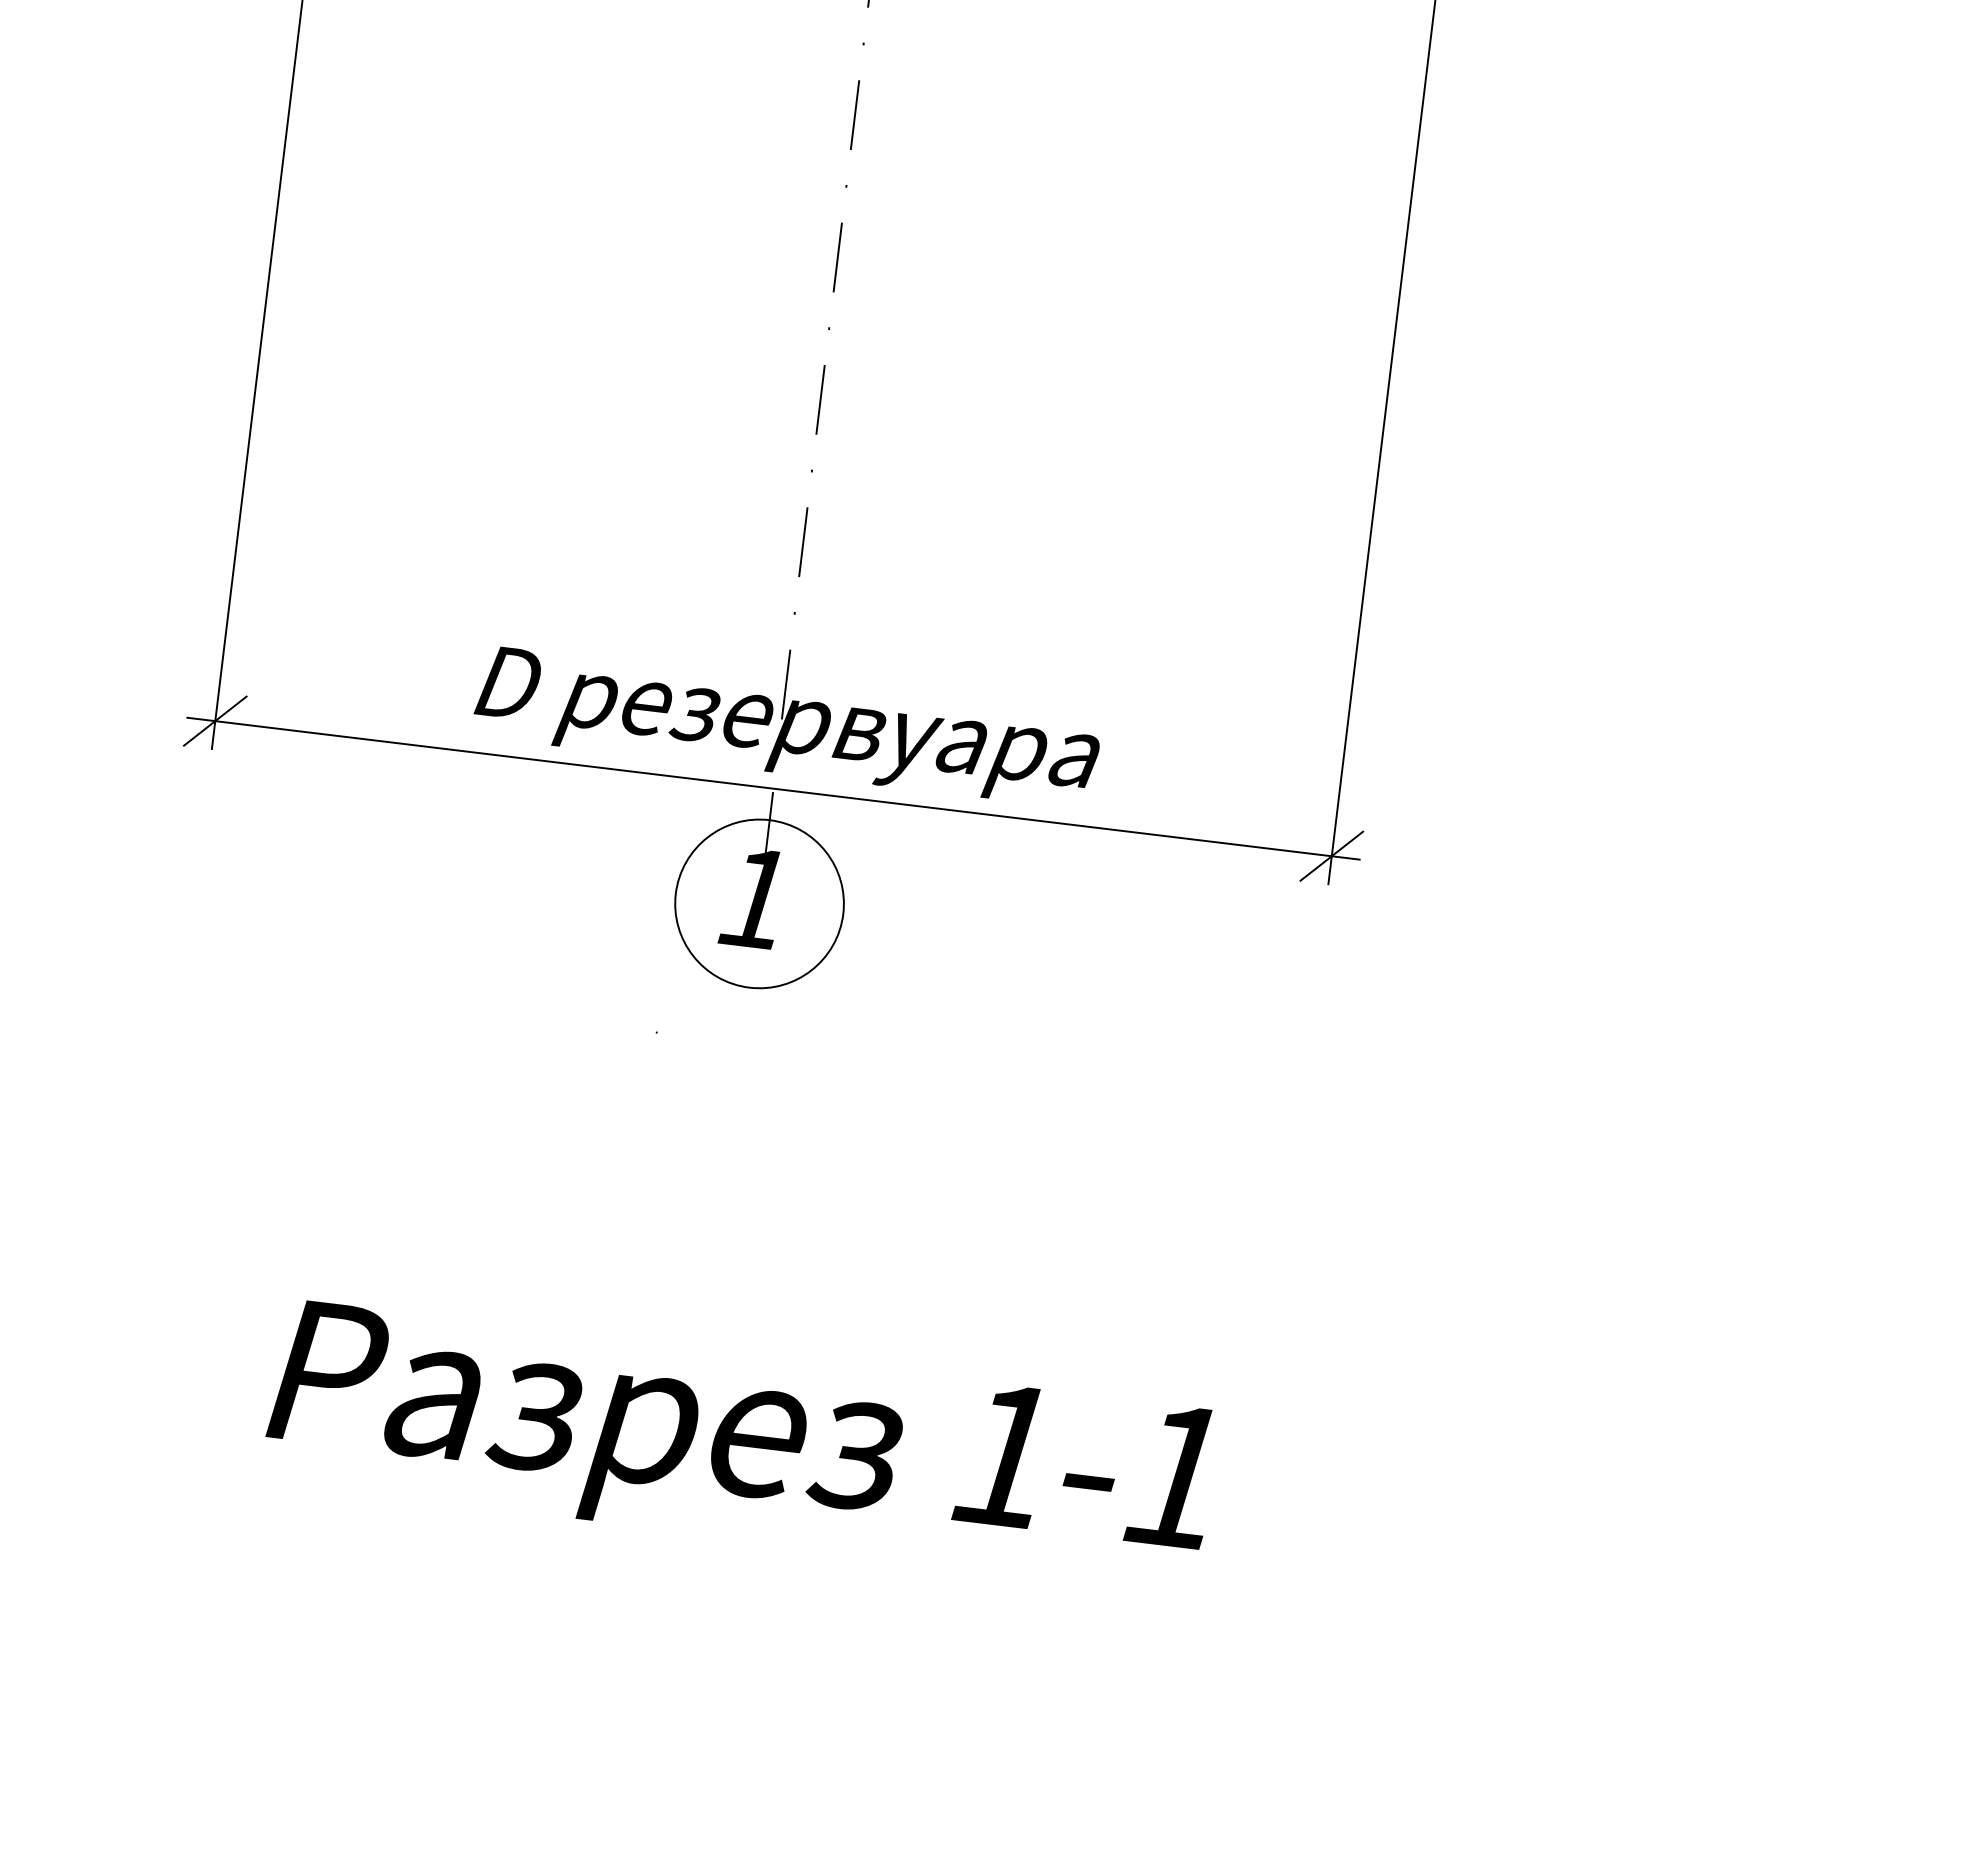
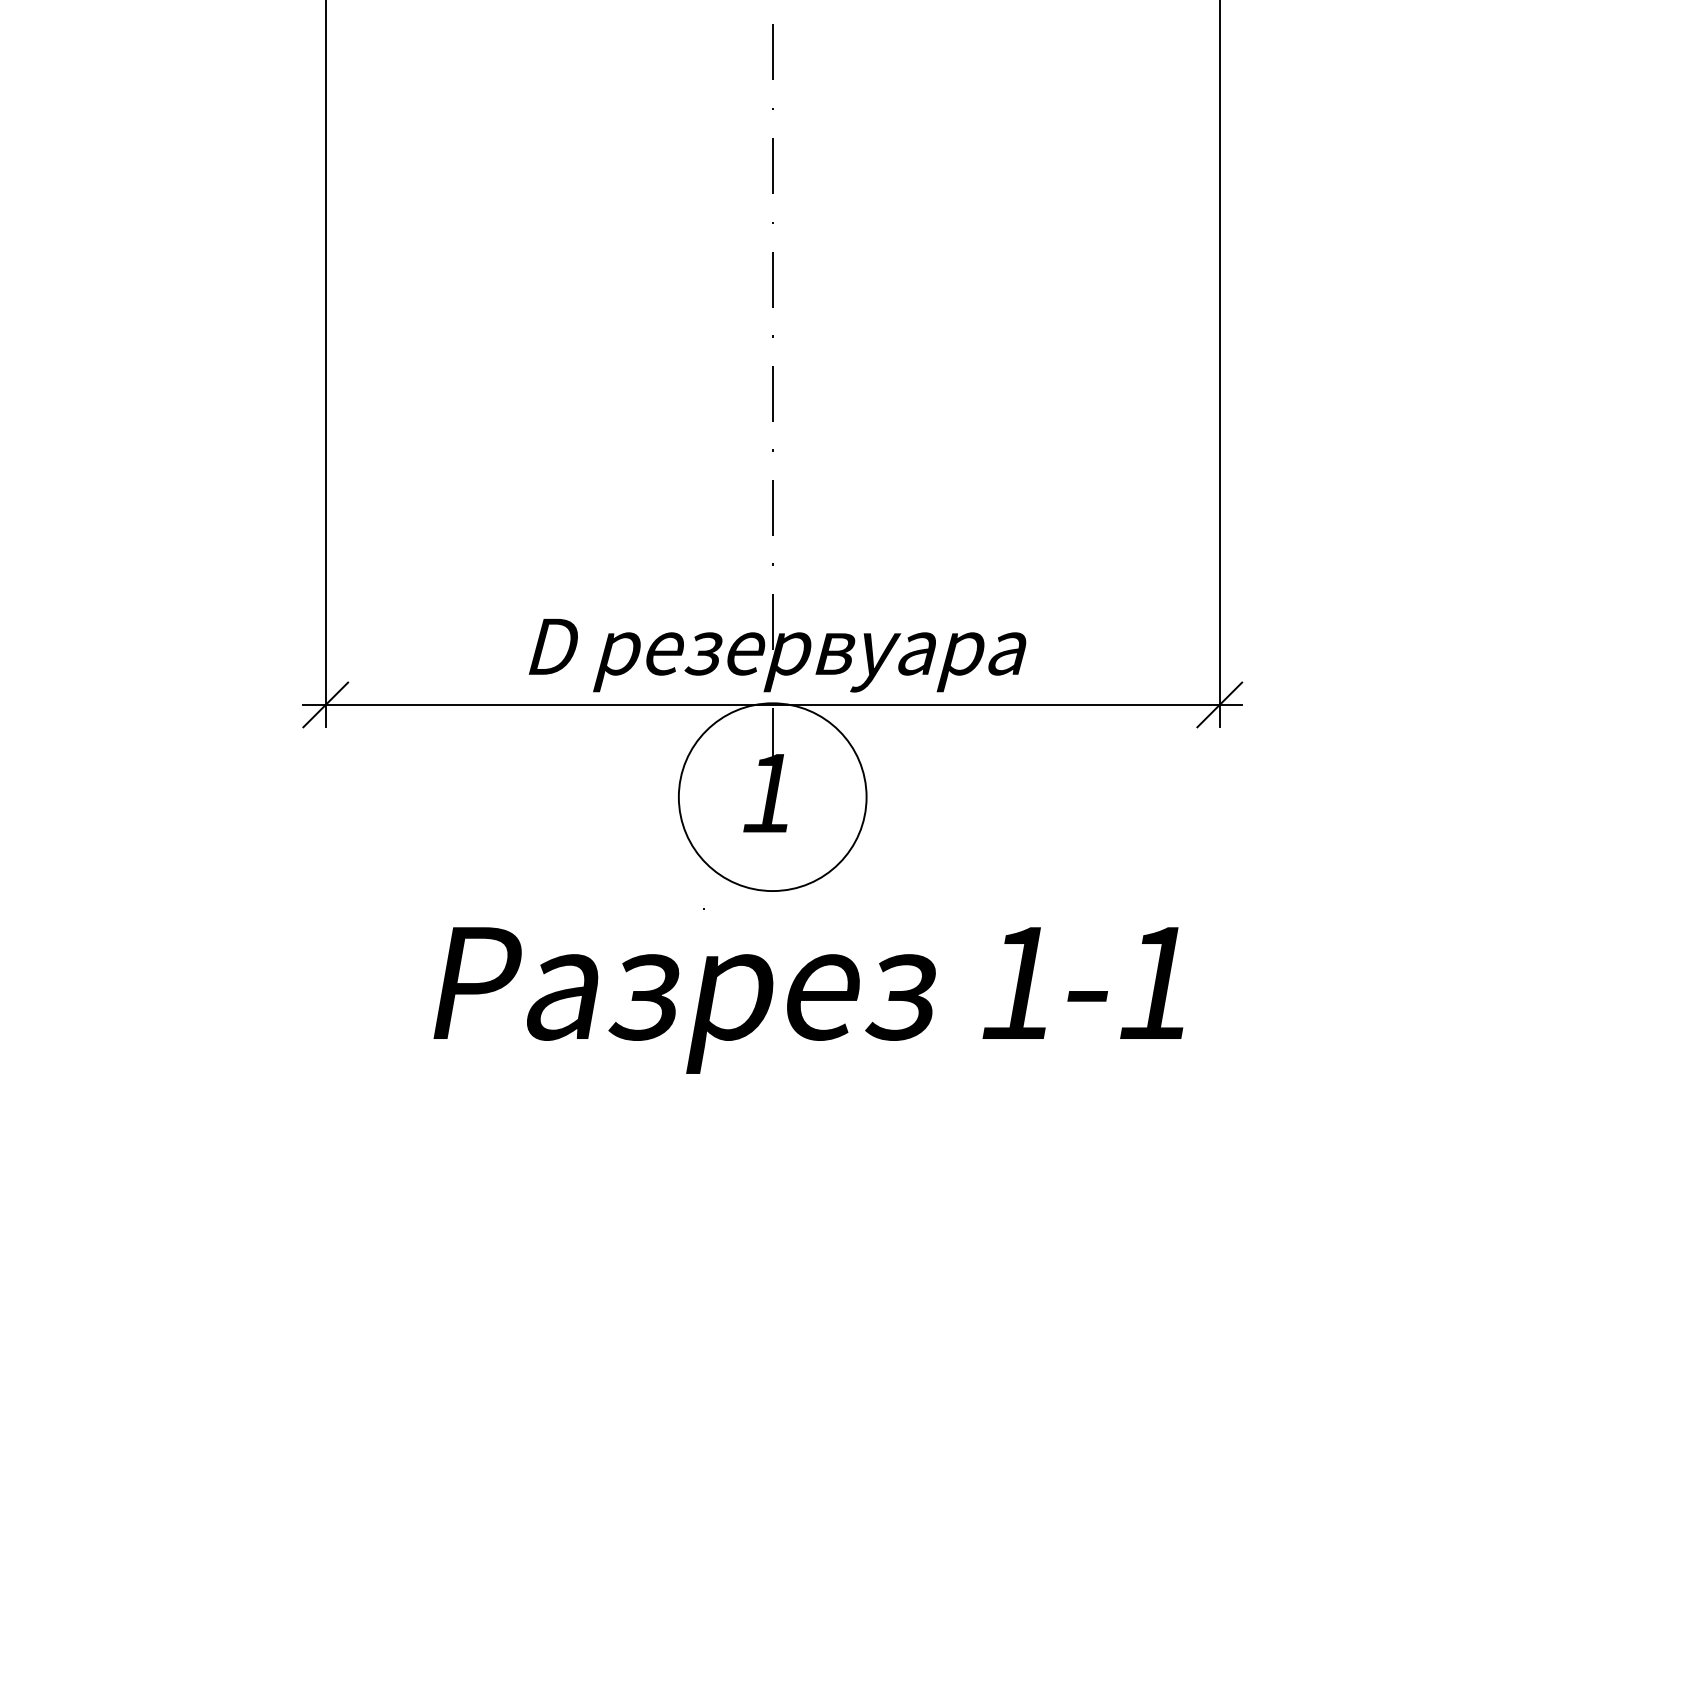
circle: (759, 904) -> (772, 797), size x1.4
text: (739, 1445) -> (808, 1000), moved

